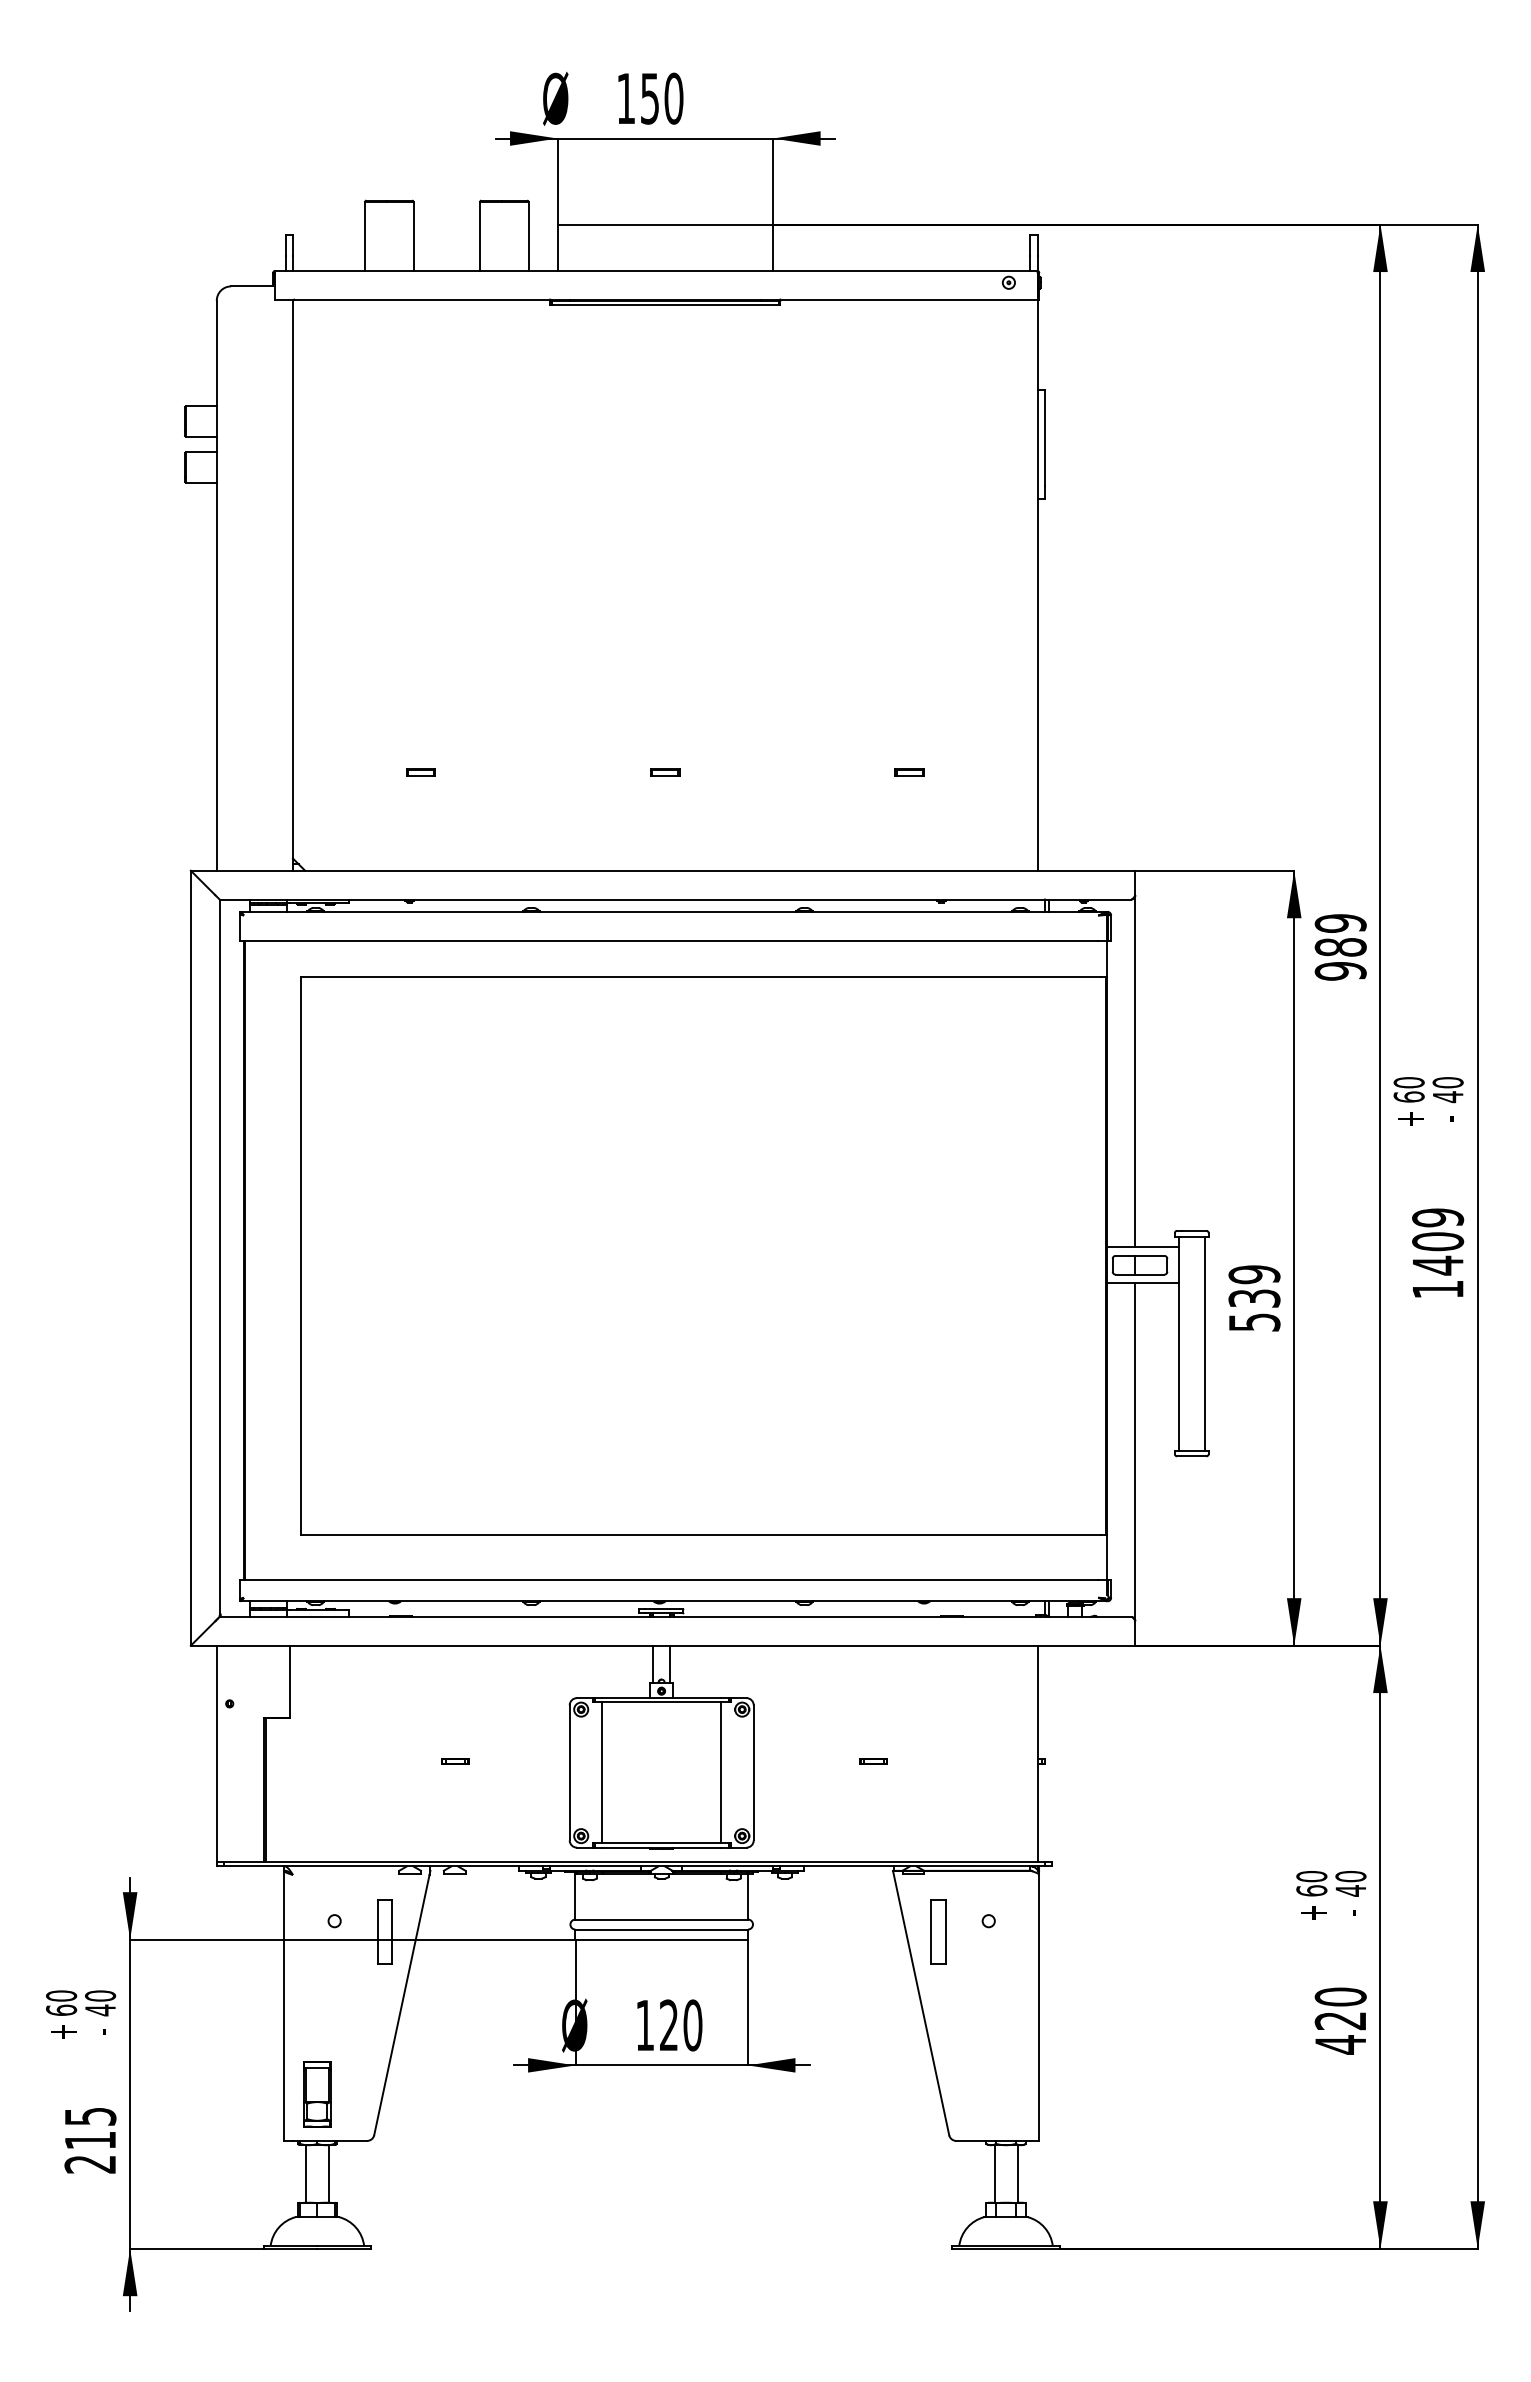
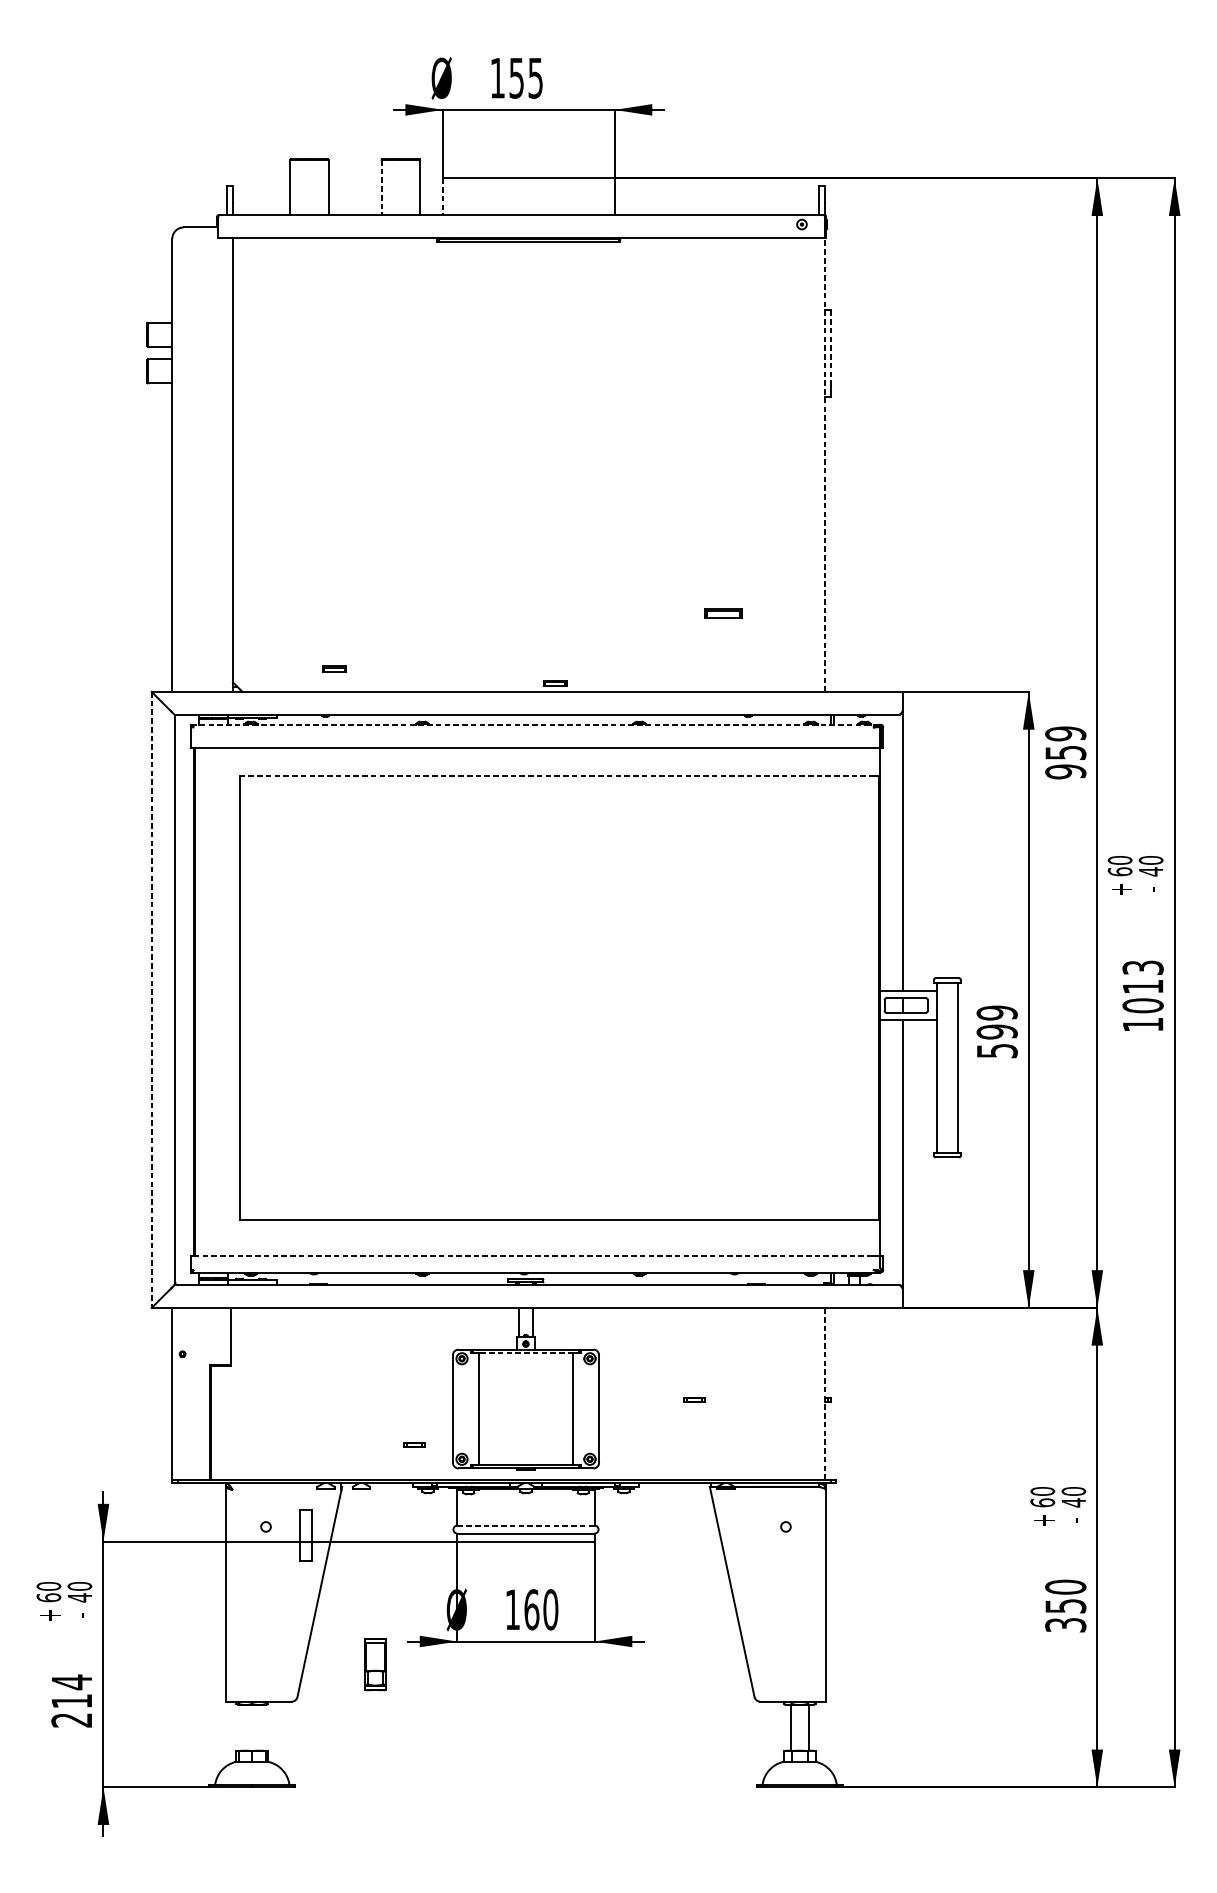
text: (673, 98) -> (535, 78), 150 -> 155
line: (480, 236) -> (381, 187), solid -> dashed
line: (557, 248) -> (443, 197), solid -> dashed
line: (1044, 437) -> (830, 347), solid -> dashed
line: (1037, 585) -> (824, 465), solid -> dashed
part: (420, 772) -> (334, 669), moved
part: (665, 772) -> (555, 683), moved
part: (909, 772) -> (722, 613), size x1.6
line: (674, 911) -> (536, 724), solid -> dashed
text: (1340, 947) -> (1065, 752), 989 -> 959
line: (701, 977) -> (557, 776), solid -> dashed
text: (1438, 1241) -> (1143, 986), 1409 -> 1013
line: (190, 1258) -> (151, 1000), solid -> dashed
text: (1254, 1298) -> (997, 1031), 539 -> 599
line: (671, 1579) -> (533, 1255), solid -> dashed
line: (661, 1702) -> (525, 1353), solid -> dashed
line: (1037, 1753) -> (824, 1393), solid -> dashed
part: (455, 1761) -> (414, 1445), moved
line: (662, 1919) -> (526, 1525), solid -> dashed
part: (938, 1931) -> (746, 1535), removed
text: (668, 2025) -> (531, 1609), 120 -> 160
text: (1340, 2033) -> (1065, 1616), 420 -> 350
part: (317, 2094) -> (375, 1664), moved
text: (90, 2116) -> (71, 1682), 215 -> 214
line: (305, 2173) -> (242, 1727), removed
line: (328, 2173) -> (261, 1727), removed

